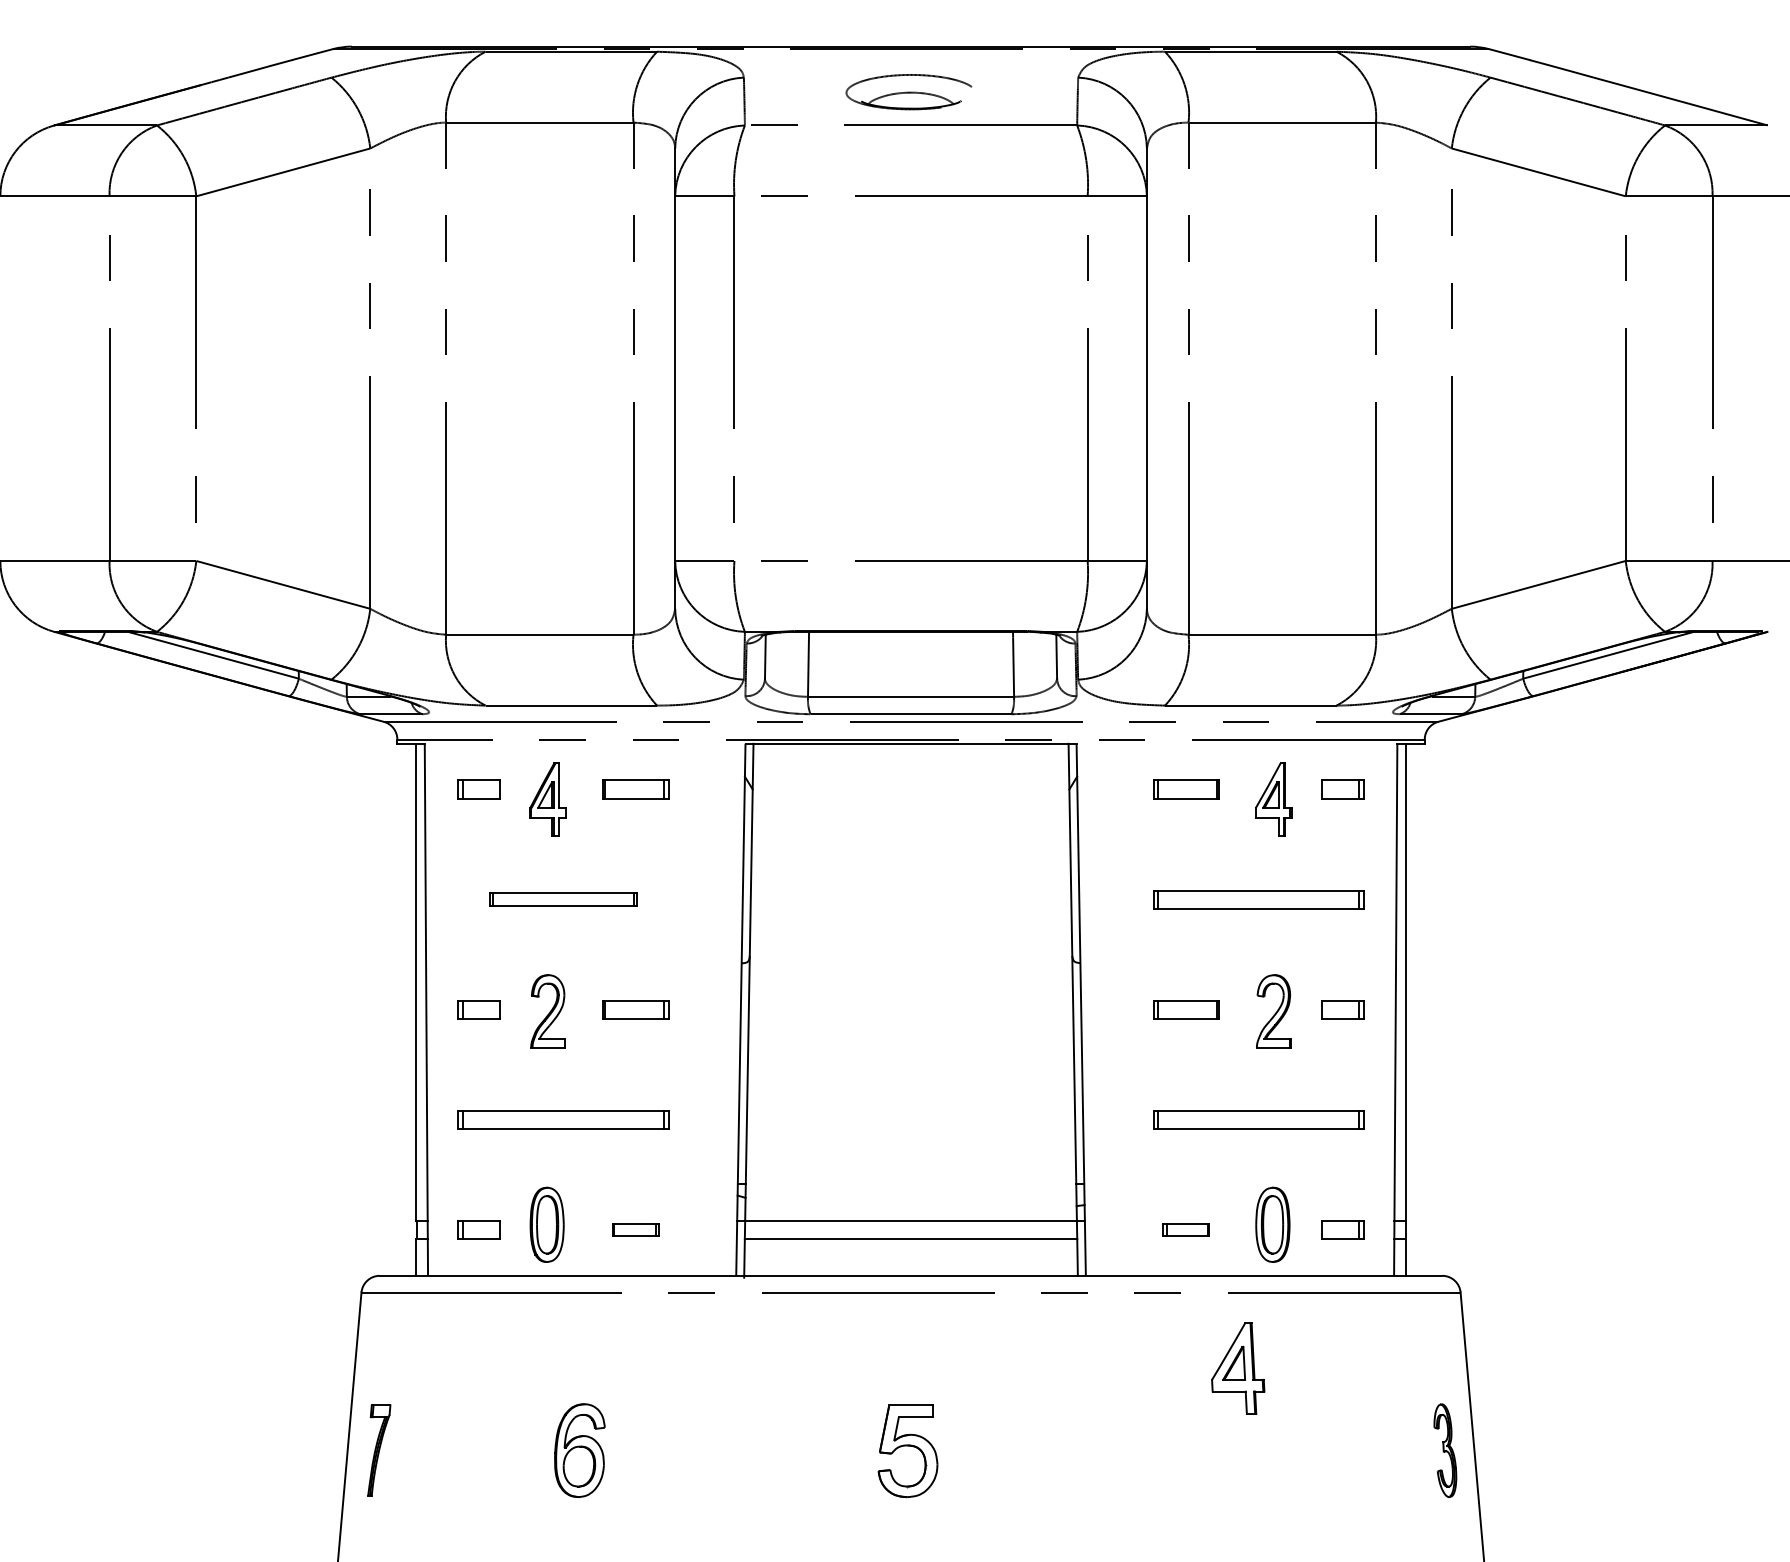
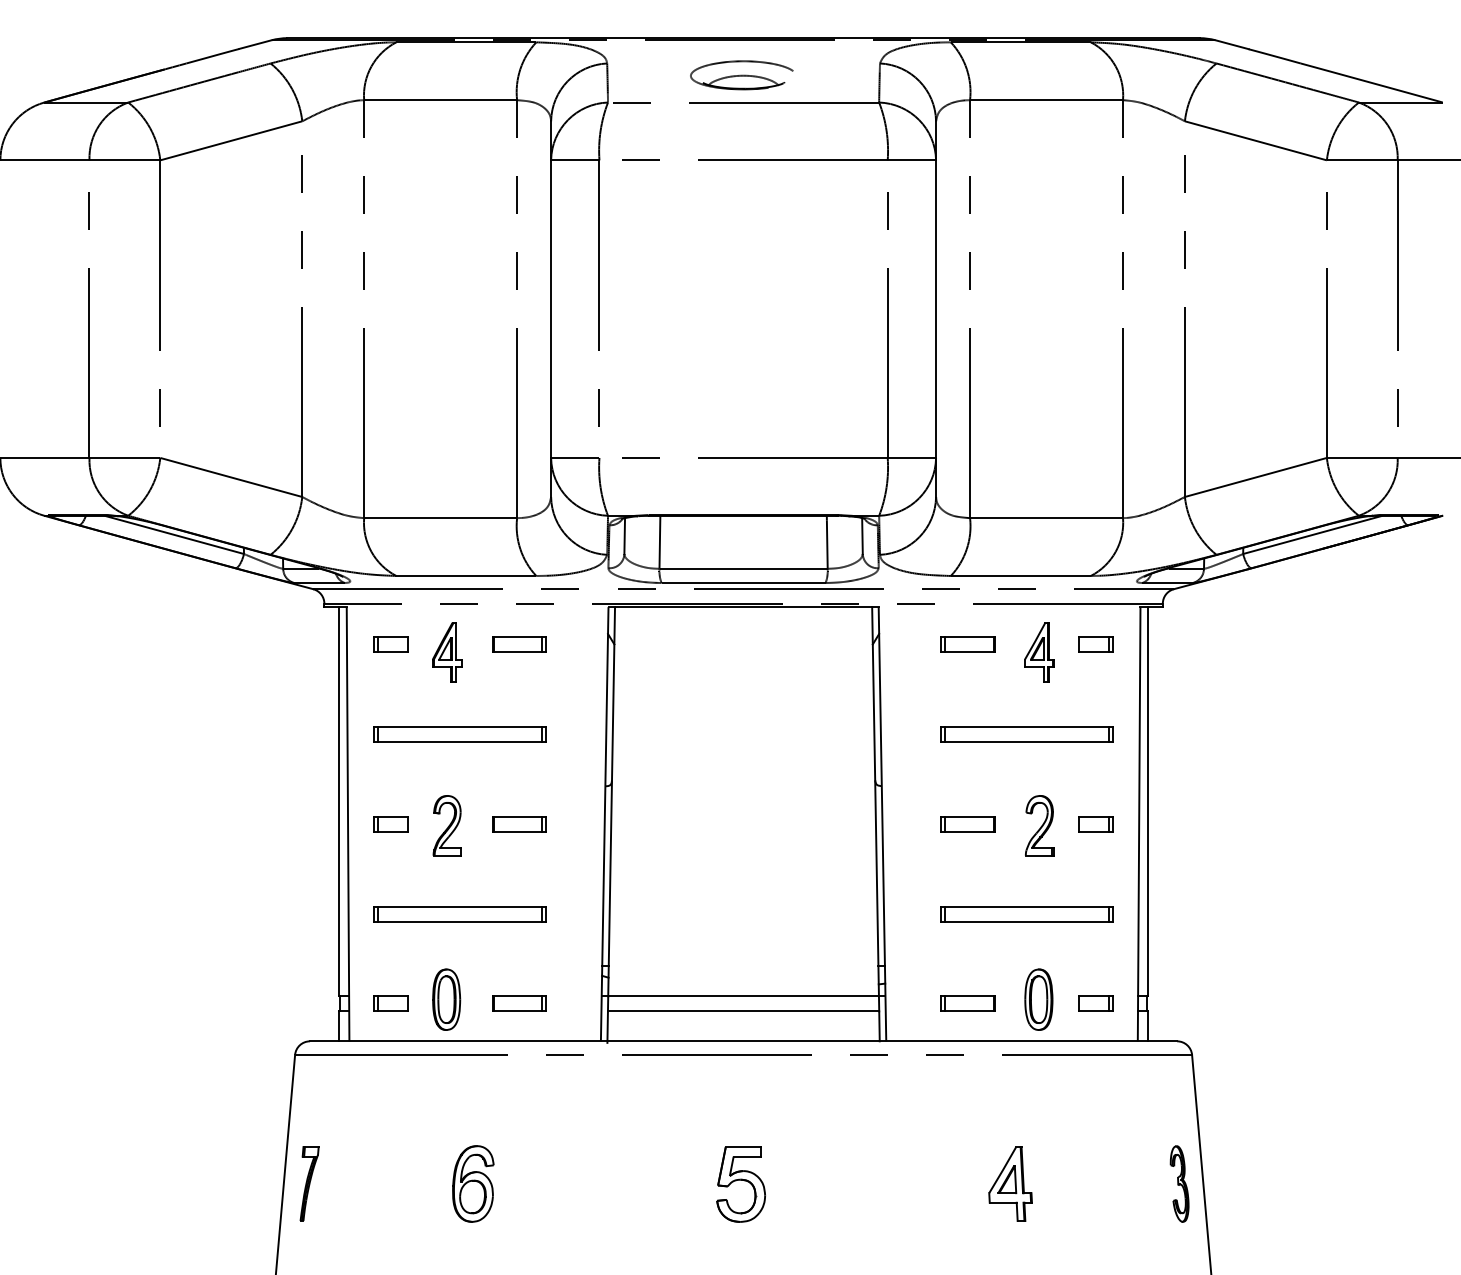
part: (563, 899) -> (459, 734), size x1.43
part: (635, 1229) -> (518, 1003), size x1.43
part: (1186, 1229) -> (968, 1003), size x1.43
part: (1238, 1368) -> (1010, 1183), moved

